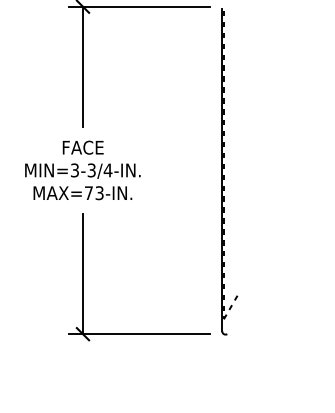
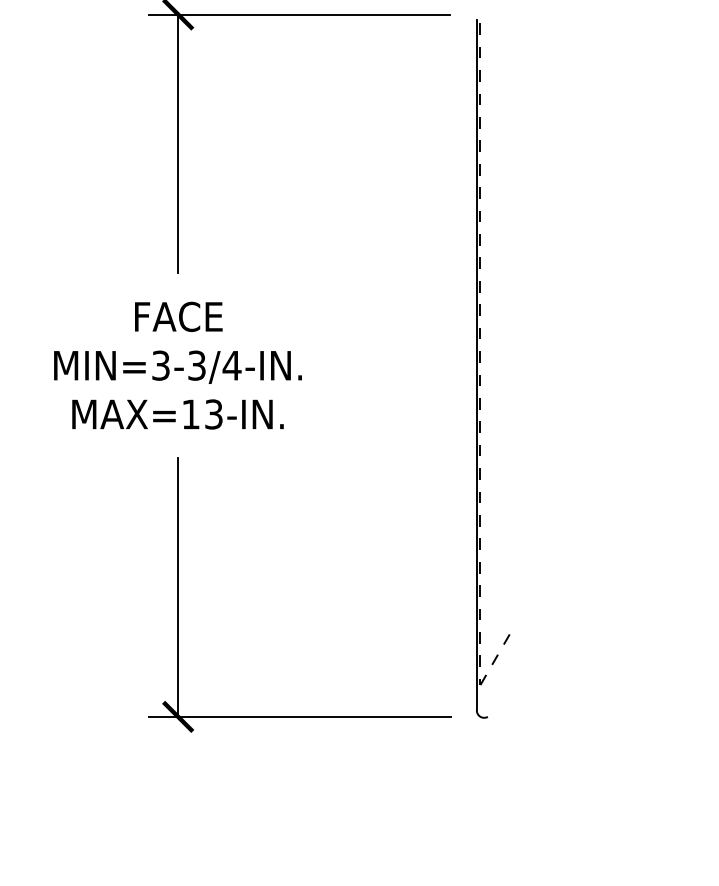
text: (88, 192) -> (190, 412), MAX=73-IN. -> MAX=13-IN.

